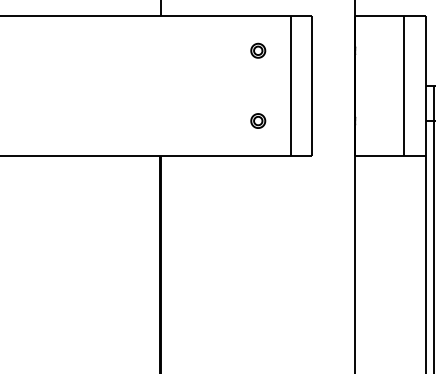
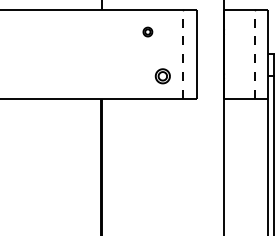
part: (257, 49) -> (147, 31), moved
line: (290, 84) -> (183, 53), solid -> dashed
line: (405, 84) -> (255, 53), solid -> dashed
part: (257, 121) -> (162, 76), size x1.6

